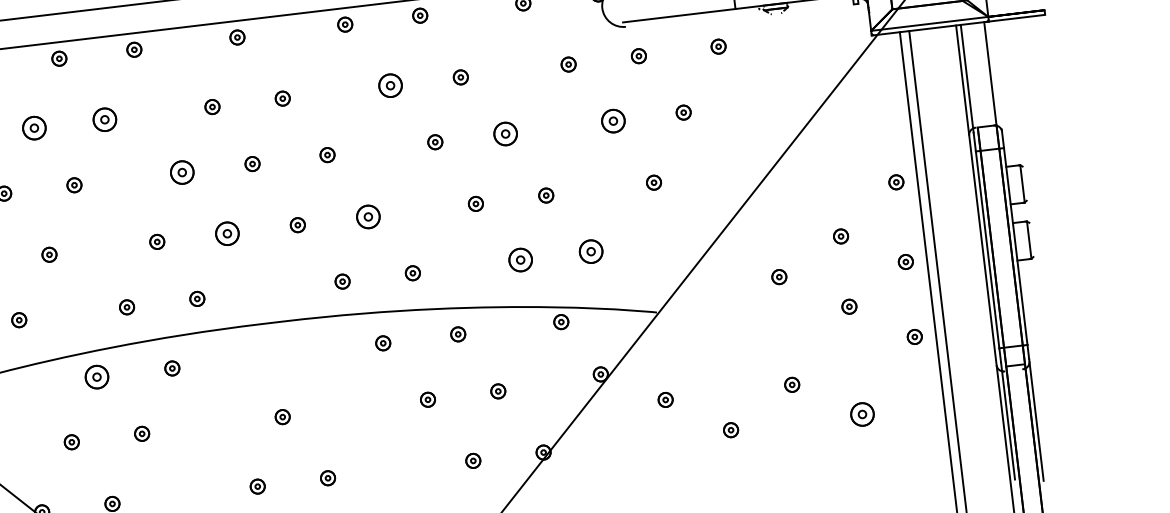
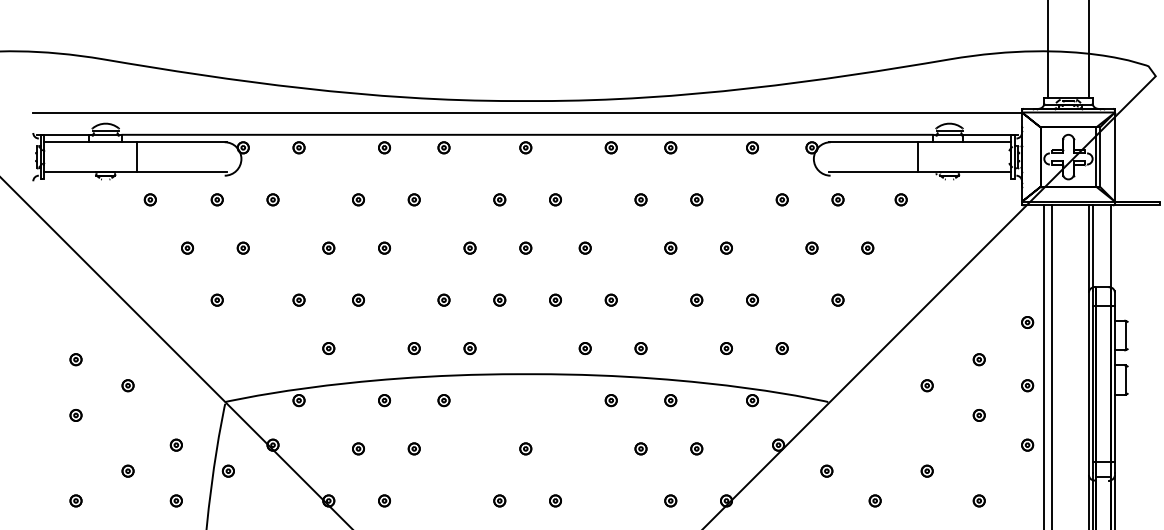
part: (389, 85) -> (640, 199), size x0.62
part: (103, 119) -> (413, 199), size x0.62
part: (612, 120) -> (811, 247), size x0.62
part: (34, 127) -> (358, 199), size x0.62
part: (505, 133) -> (726, 247), size x0.62
part: (181, 171) -> (469, 247), size x0.62
part: (367, 216) -> (610, 299), size x0.62
part: (227, 232) -> (499, 299), size x0.62
part: (590, 252) -> (781, 348), size x0.62
part: (520, 260) -> (726, 348), size x0.62
part: (97, 377) -> (384, 400), size x0.62
part: (861, 414) -> (978, 500), size x0.62

